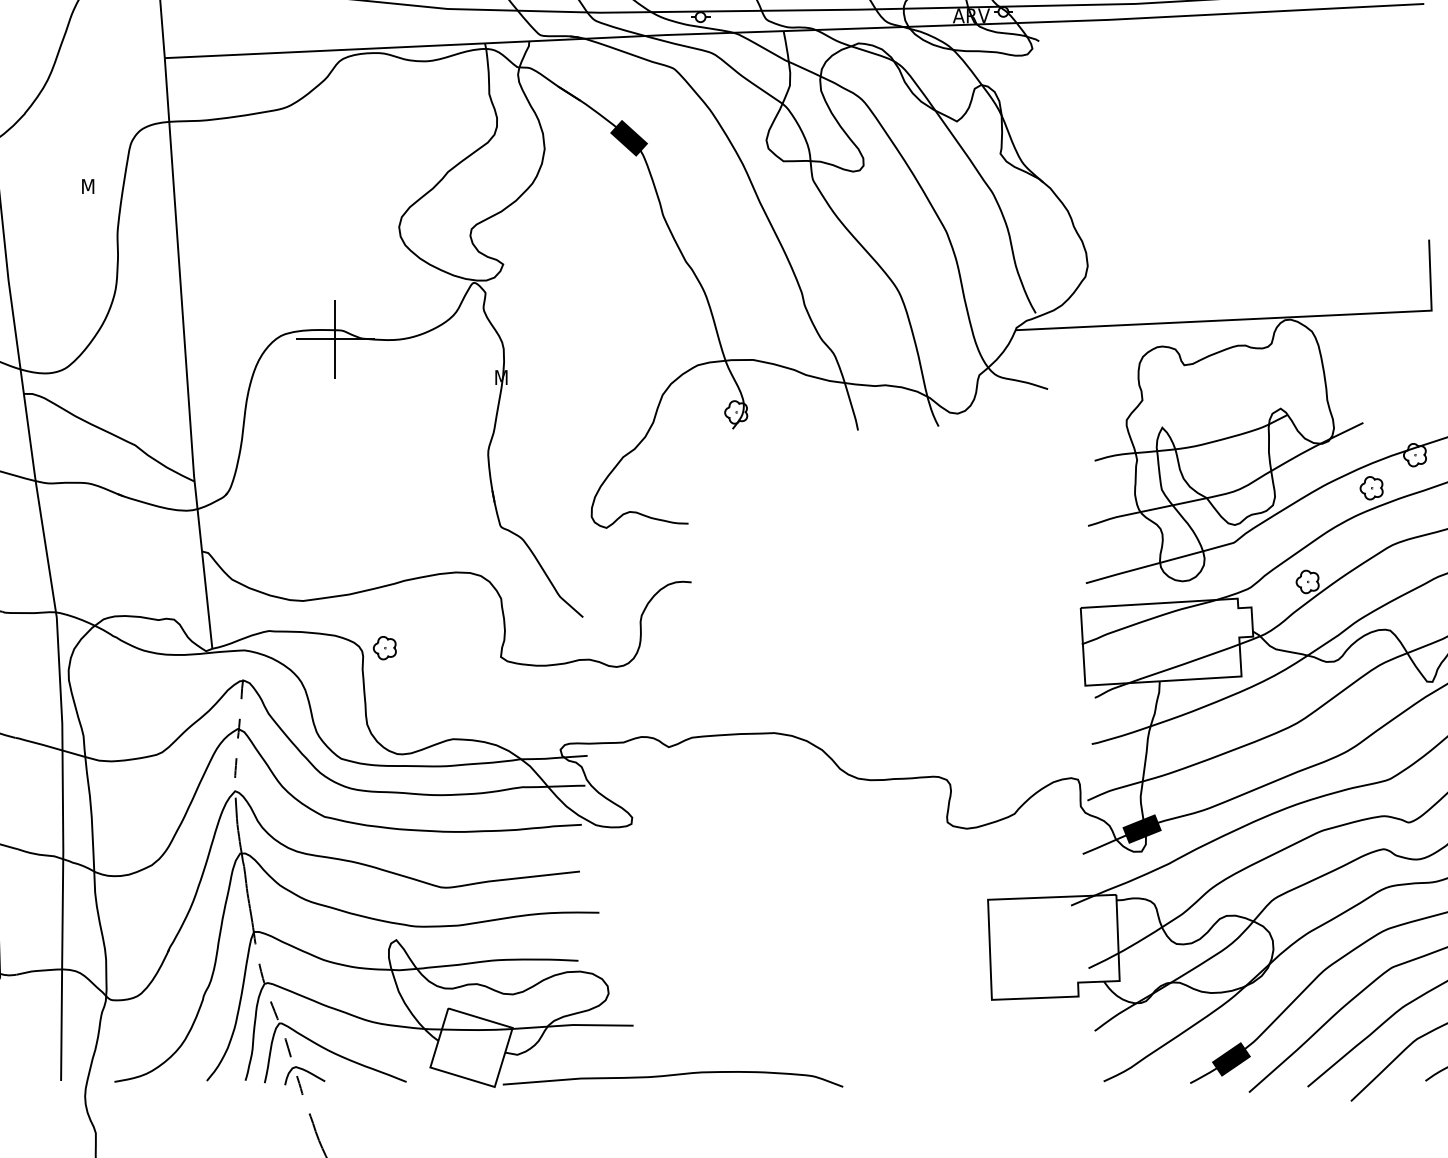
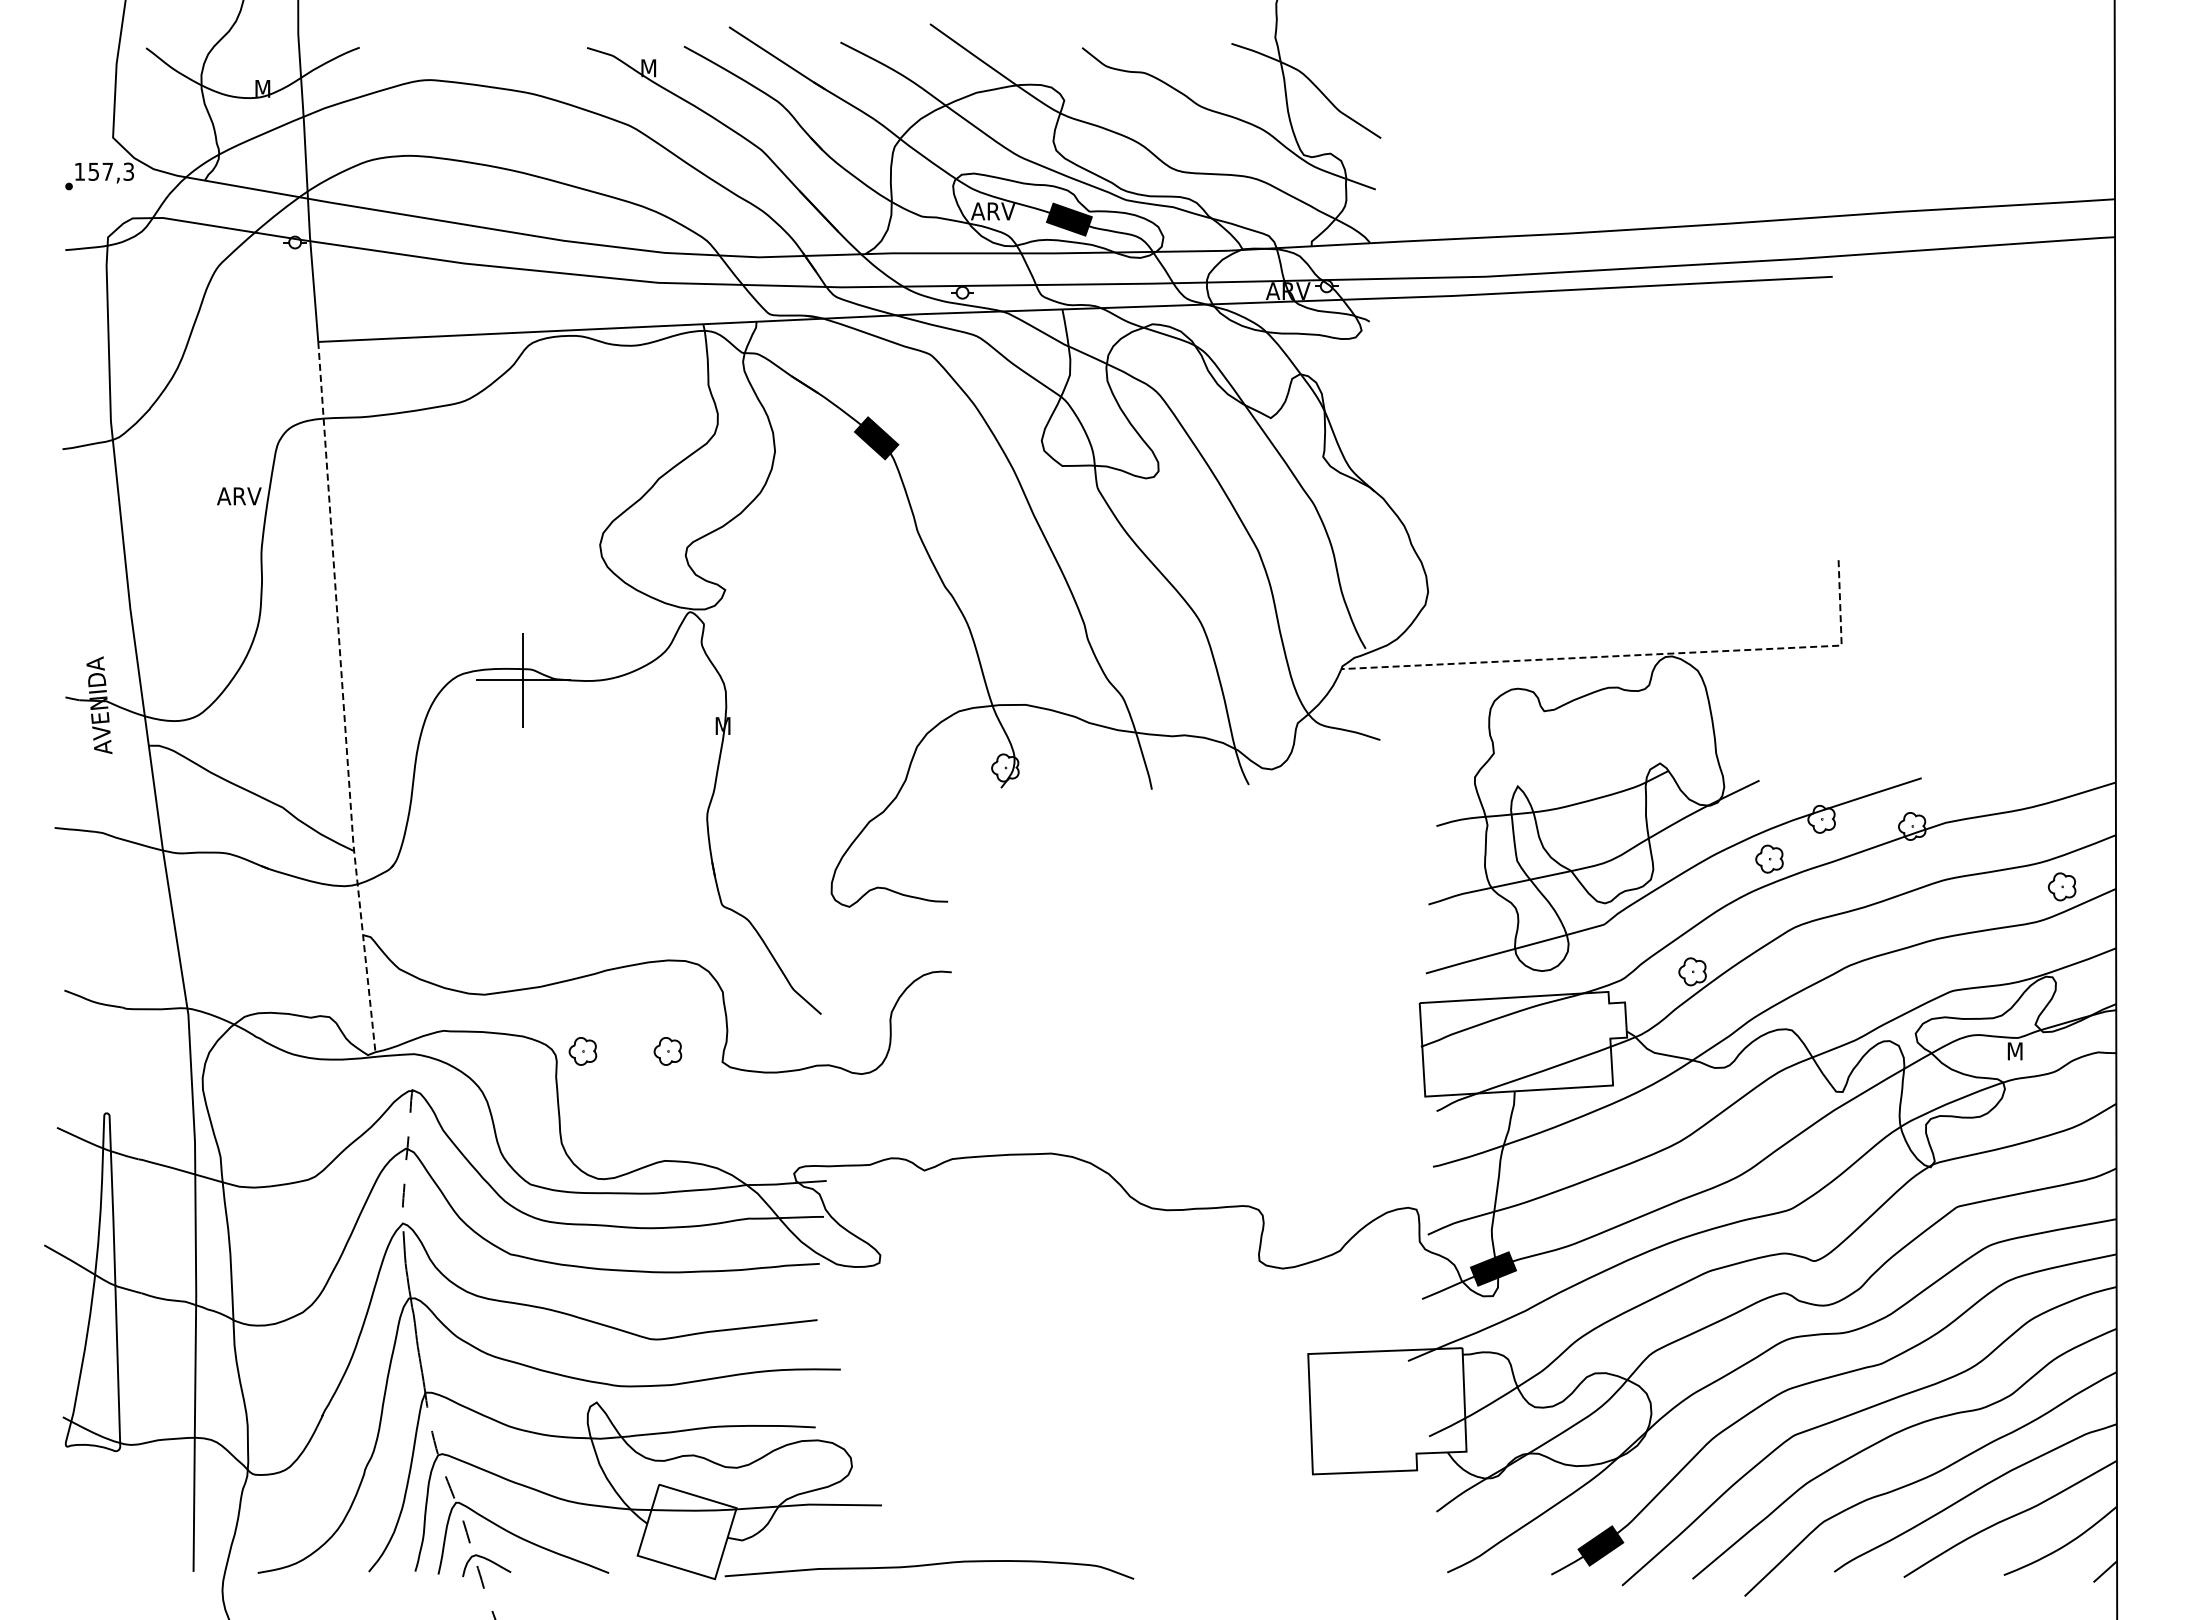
text: (99, 186) -> (239, 496), M -> ARV
line: (1259, 318) -> (1634, 655), solid -> dashed
line: (185, 354) -> (343, 698), solid -> dashed
part: (455, 648) -> (667, 1051), added

